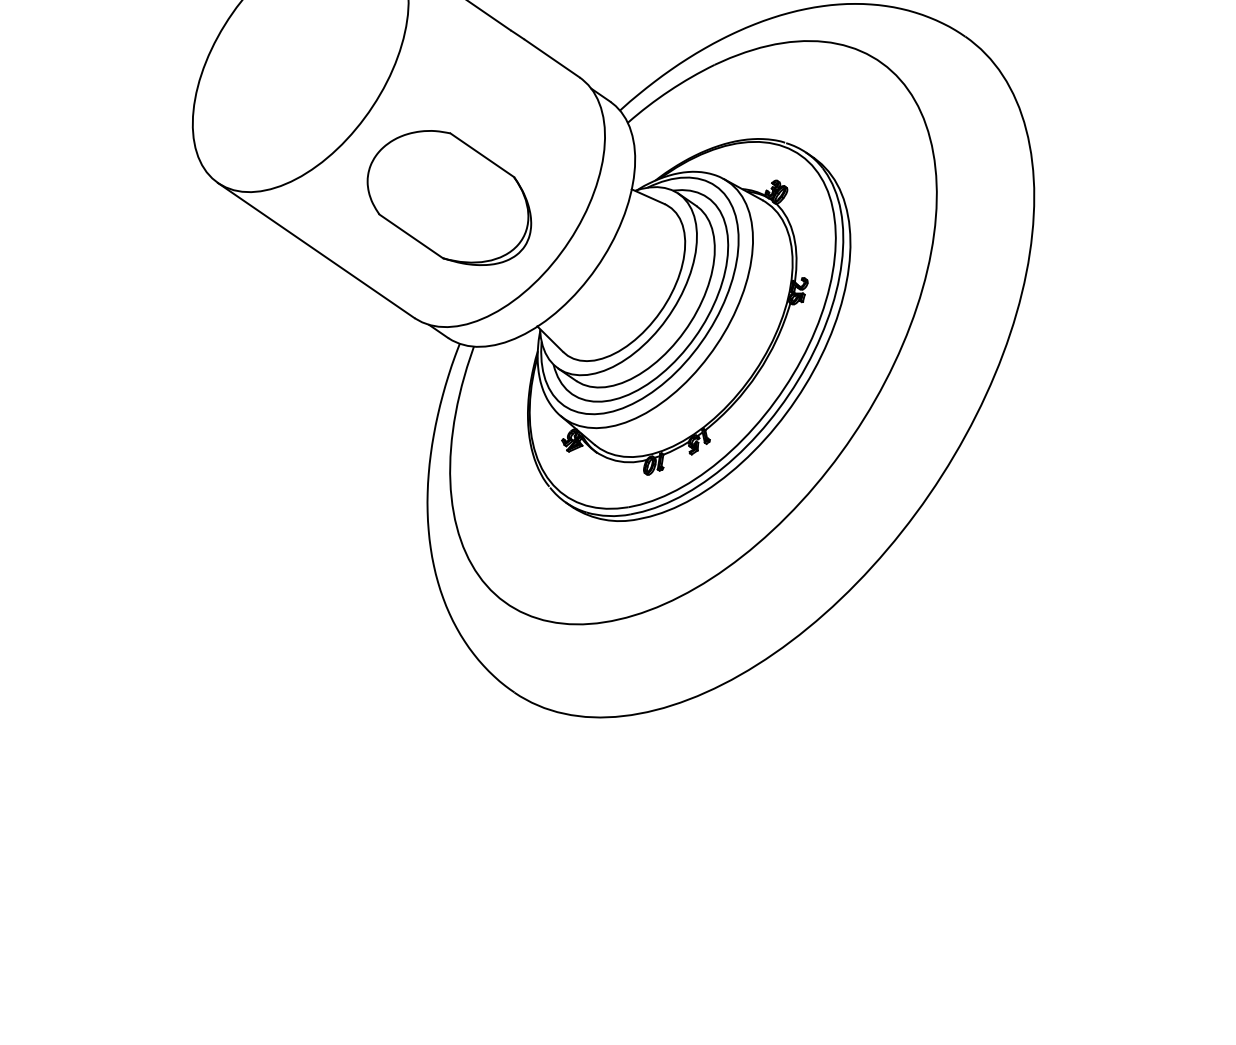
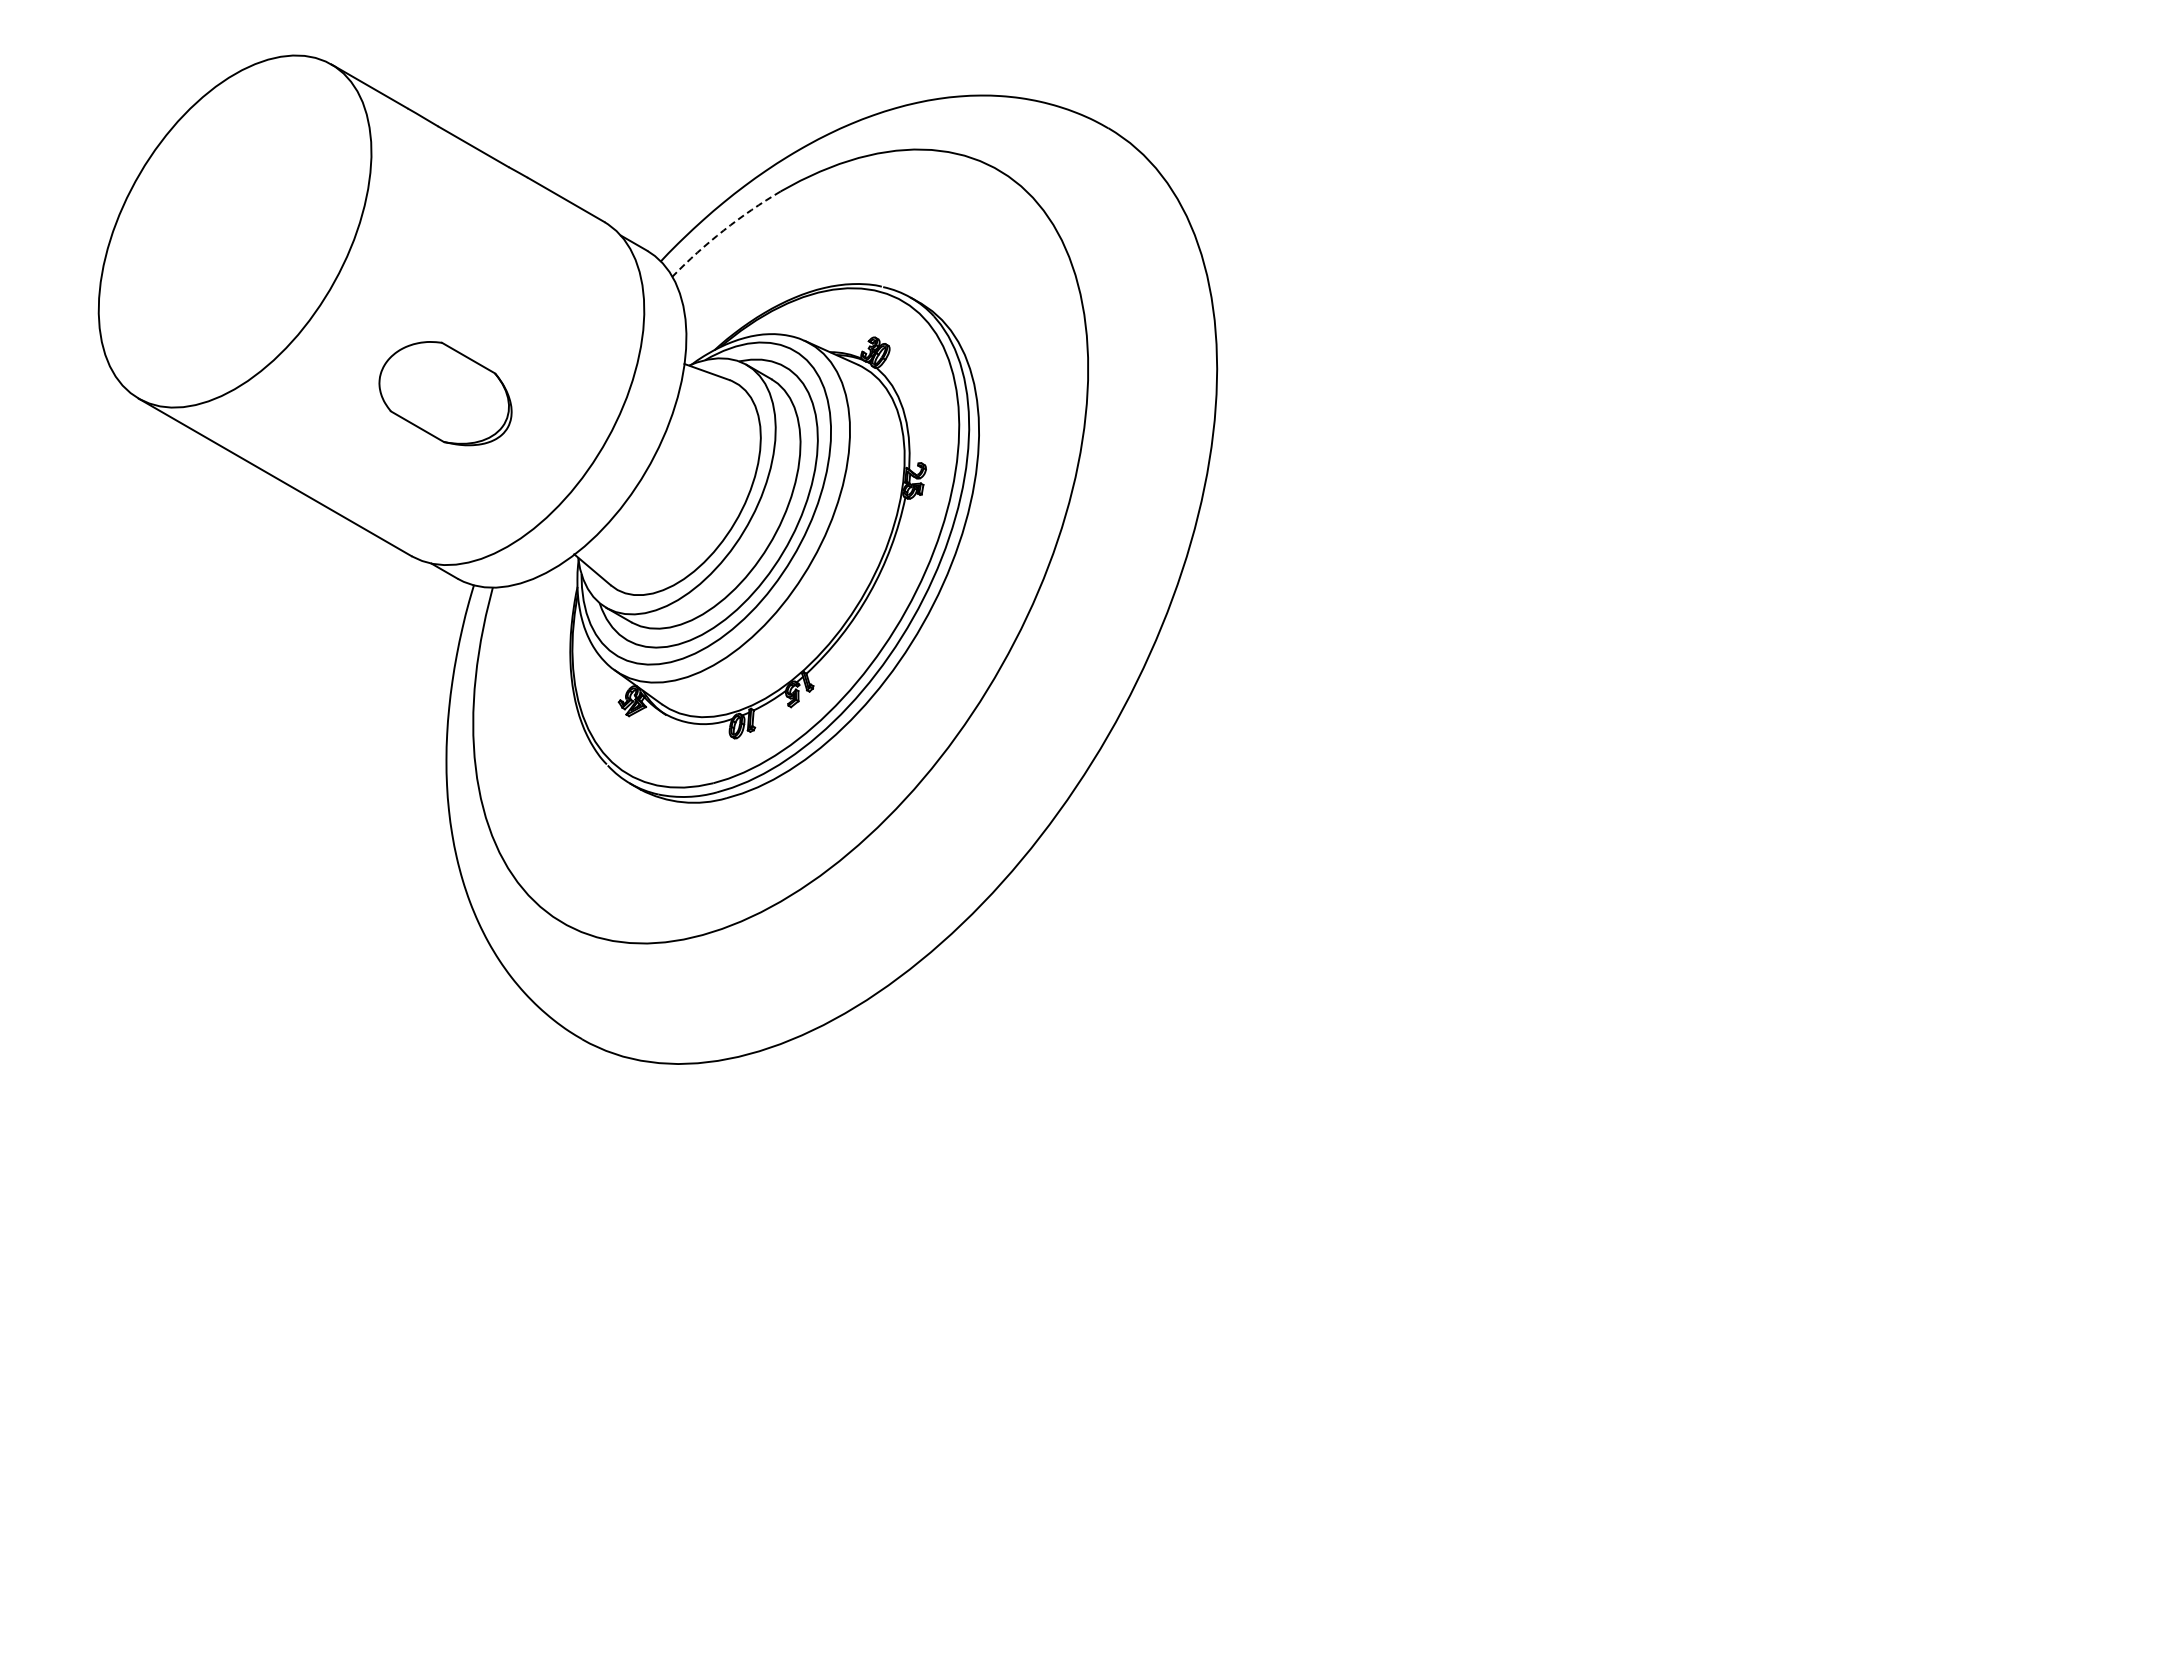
arc: (669, 90) -> (723, 230), solid -> dashed
part: (449, 197) -> (445, 393), size x0.6

